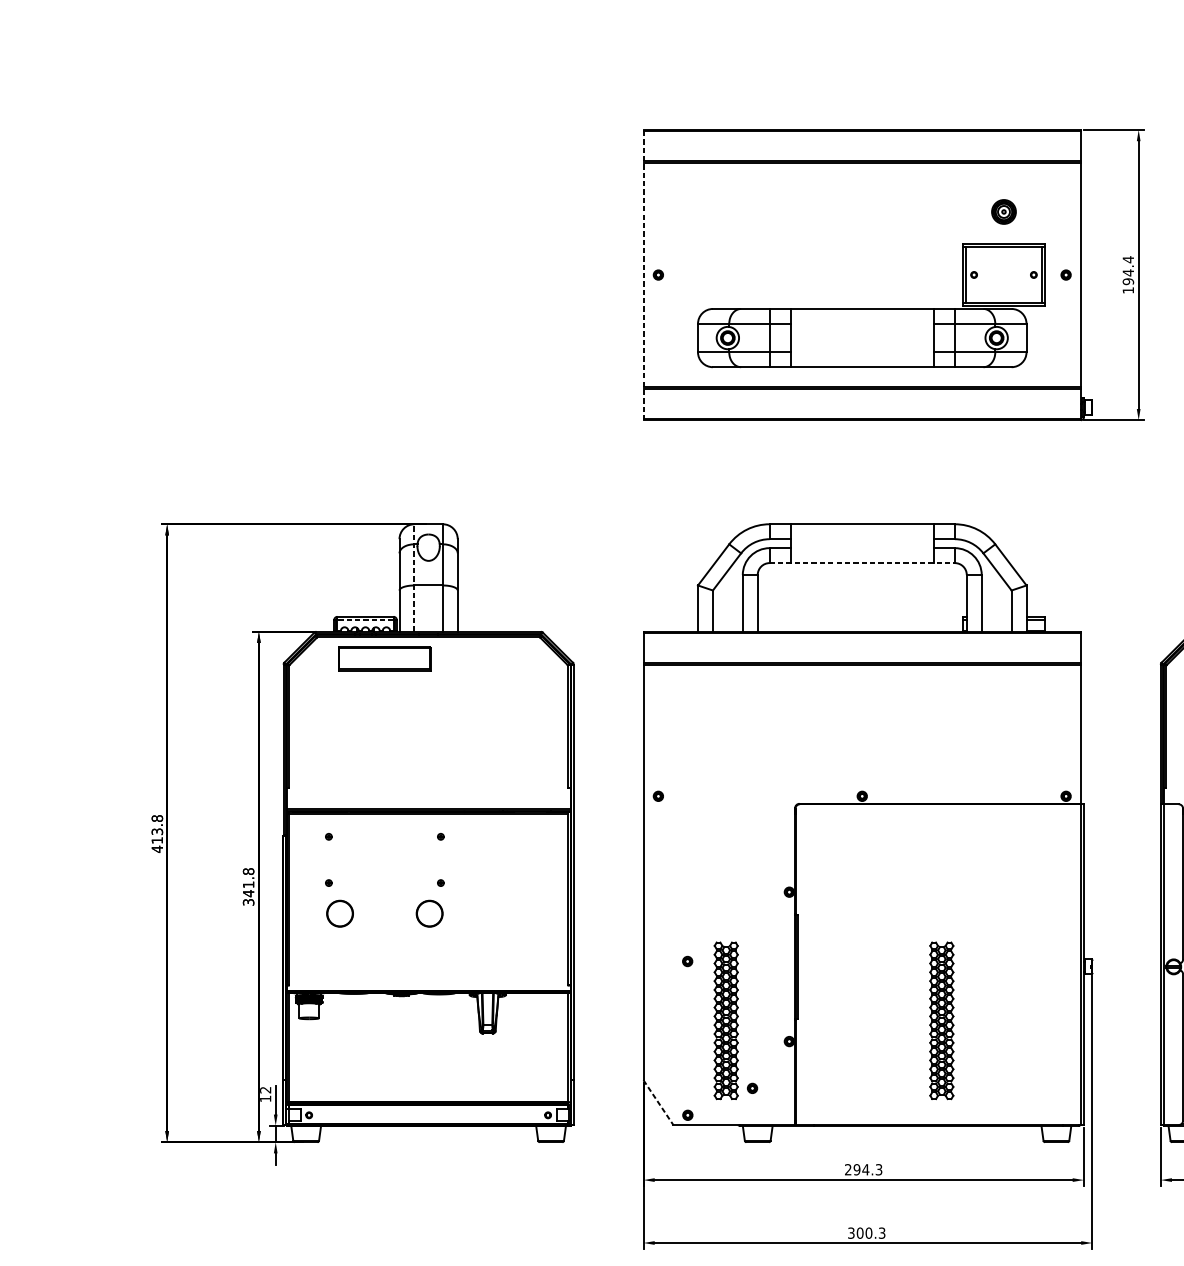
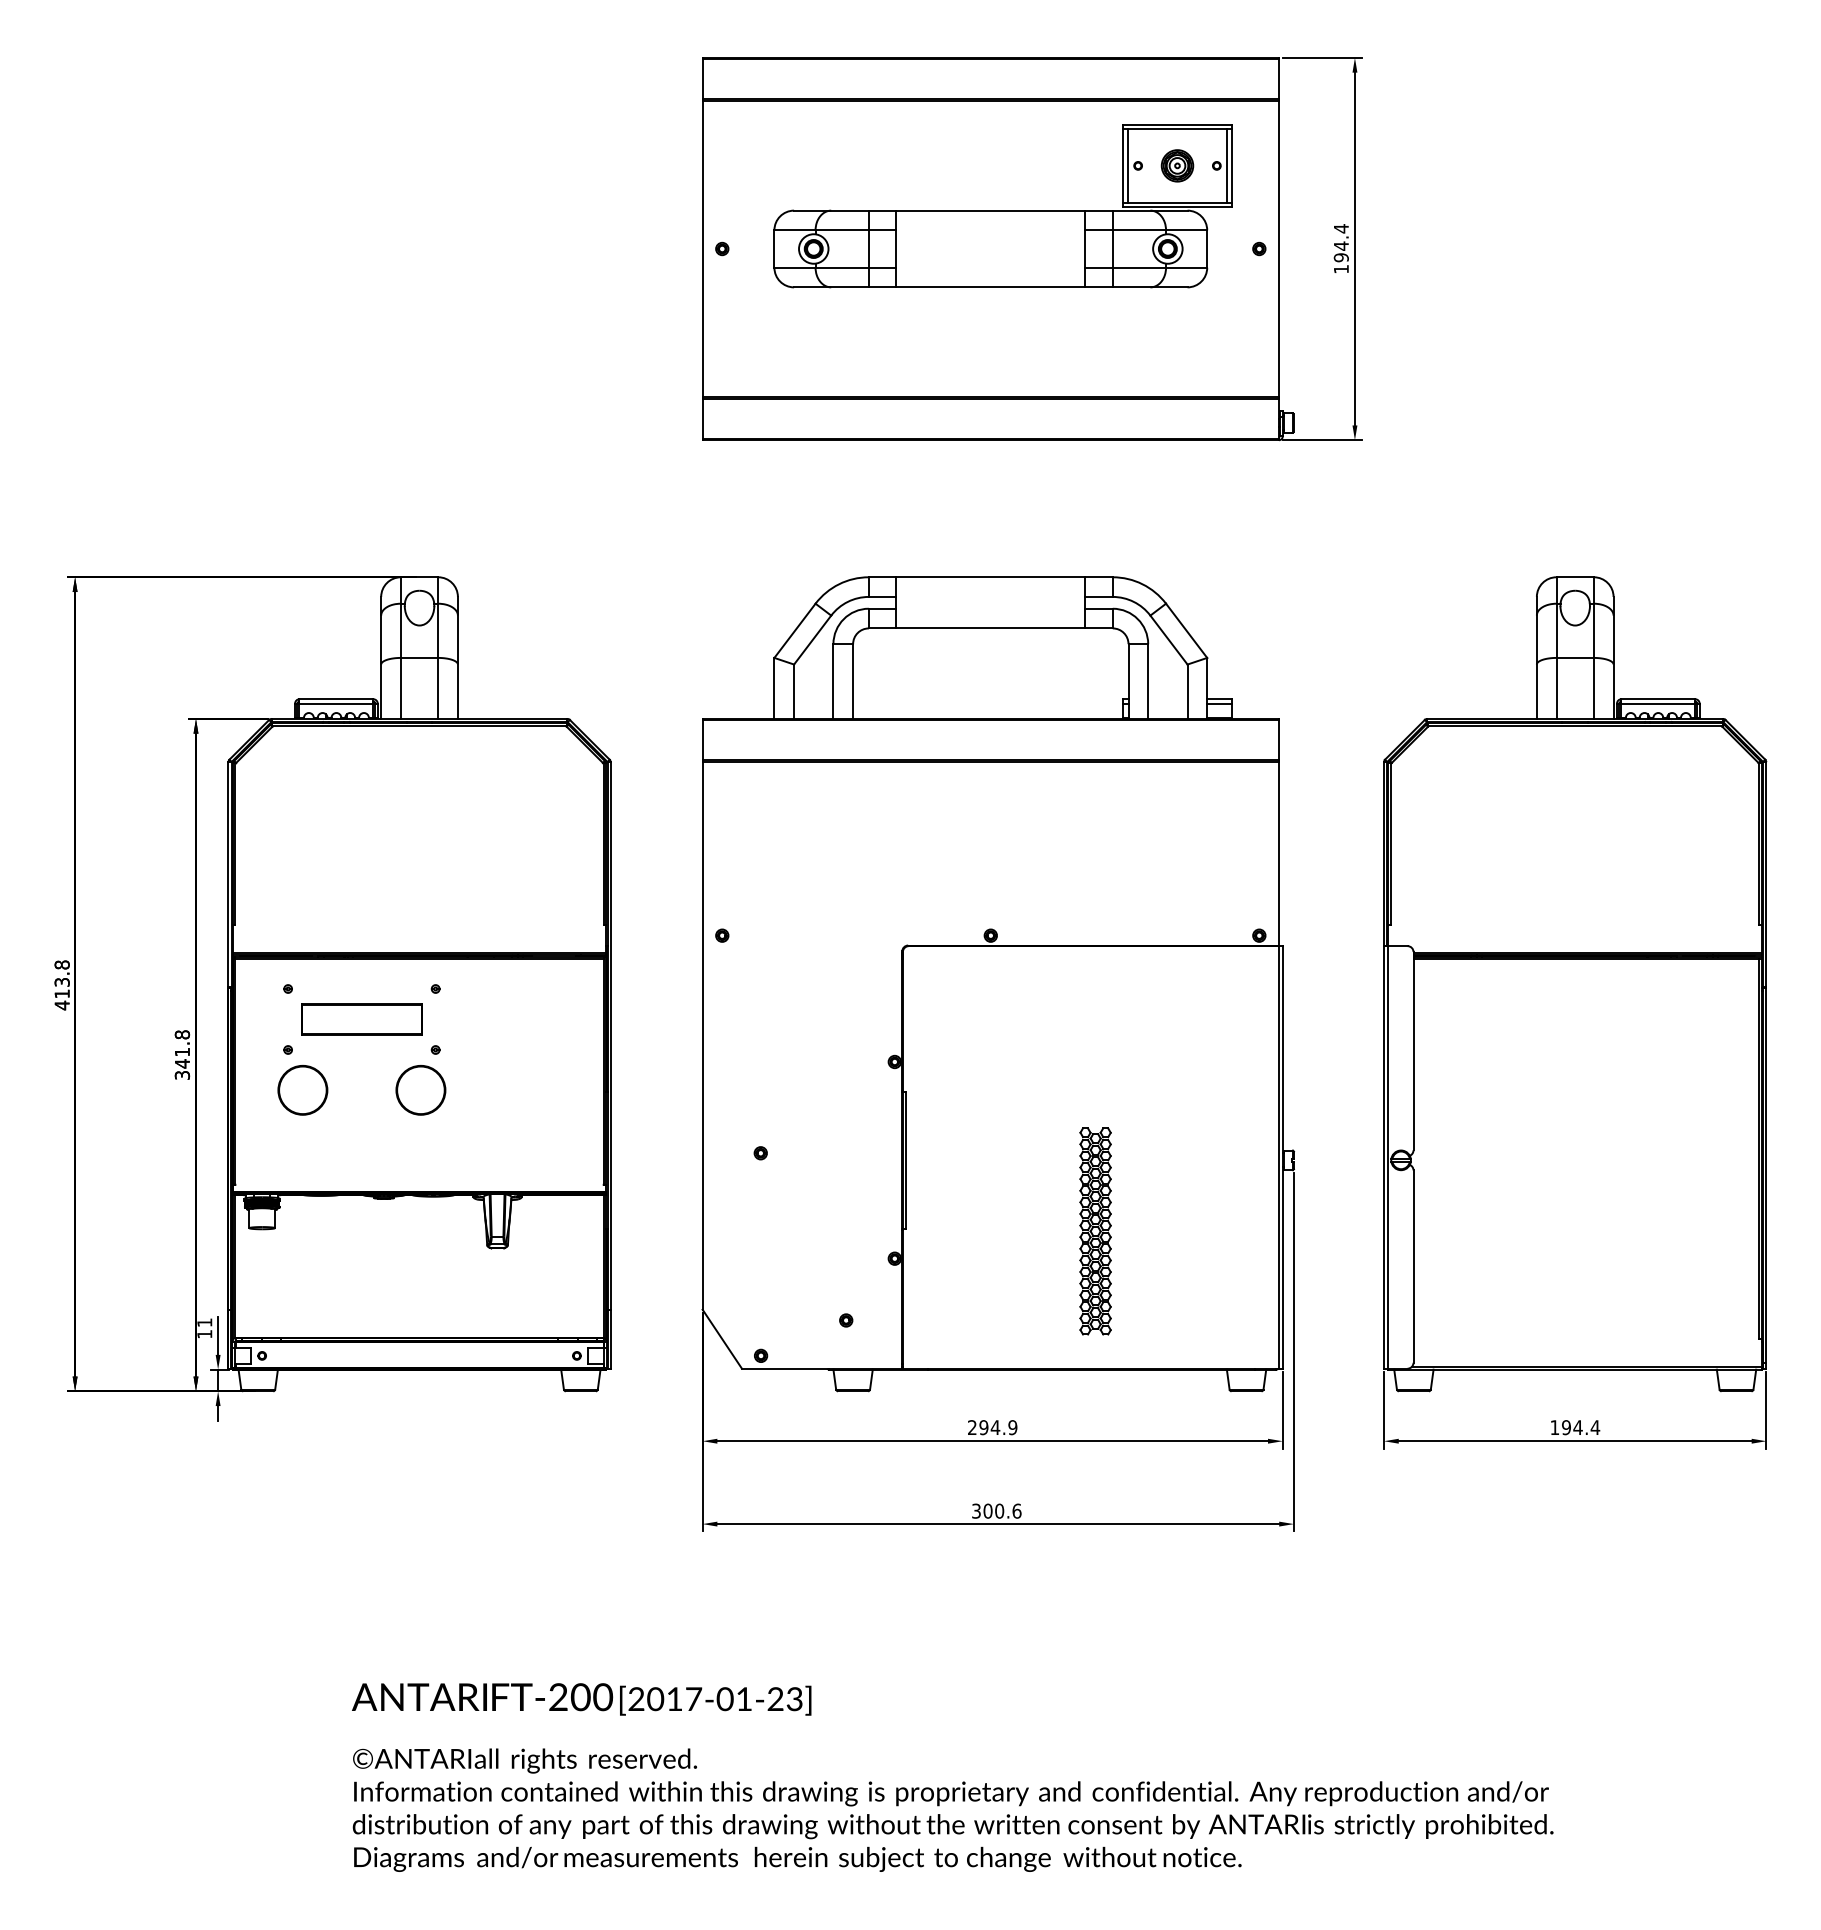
line: (643, 274) -> (702, 248), dashed -> solid
part: (871, 305) -> (1002, 206), moved
line: (862, 563) -> (990, 628), dashed -> solid
line: (414, 578) -> (400, 648), dashed -> solid
line: (365, 620) -> (336, 703), dashed -> solid
part: (384, 658) -> (361, 1019), moved
part: (339, 913) -> (302, 1090), size x1.43
part: (429, 913) -> (420, 1090), size x1.43
part: (726, 1020) -> (811, 1231), removed
text: (265, 1089) -> (204, 1322), 12 -> 11
line: (658, 1102) -> (722, 1339), dashed -> solid
text: (878, 1169) -> (1012, 1427), 294.3 -> 294.9
text: (881, 1232) -> (1016, 1510), 300.3 -> 300.6

